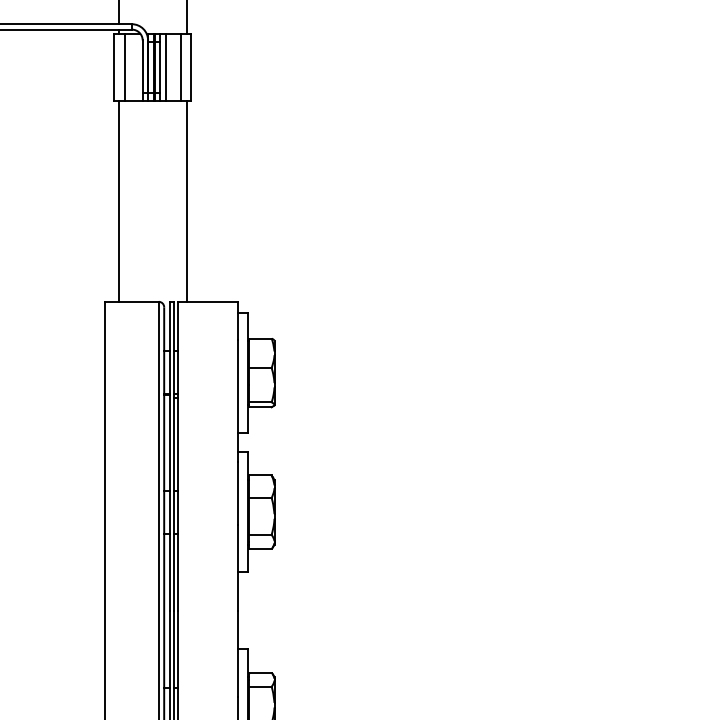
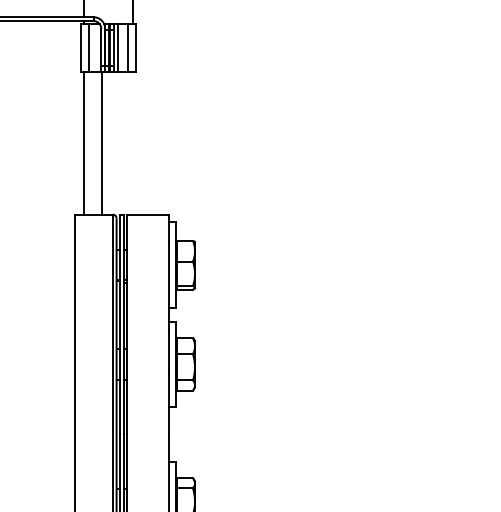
line: (186, 201) -> (101, 143), moved

